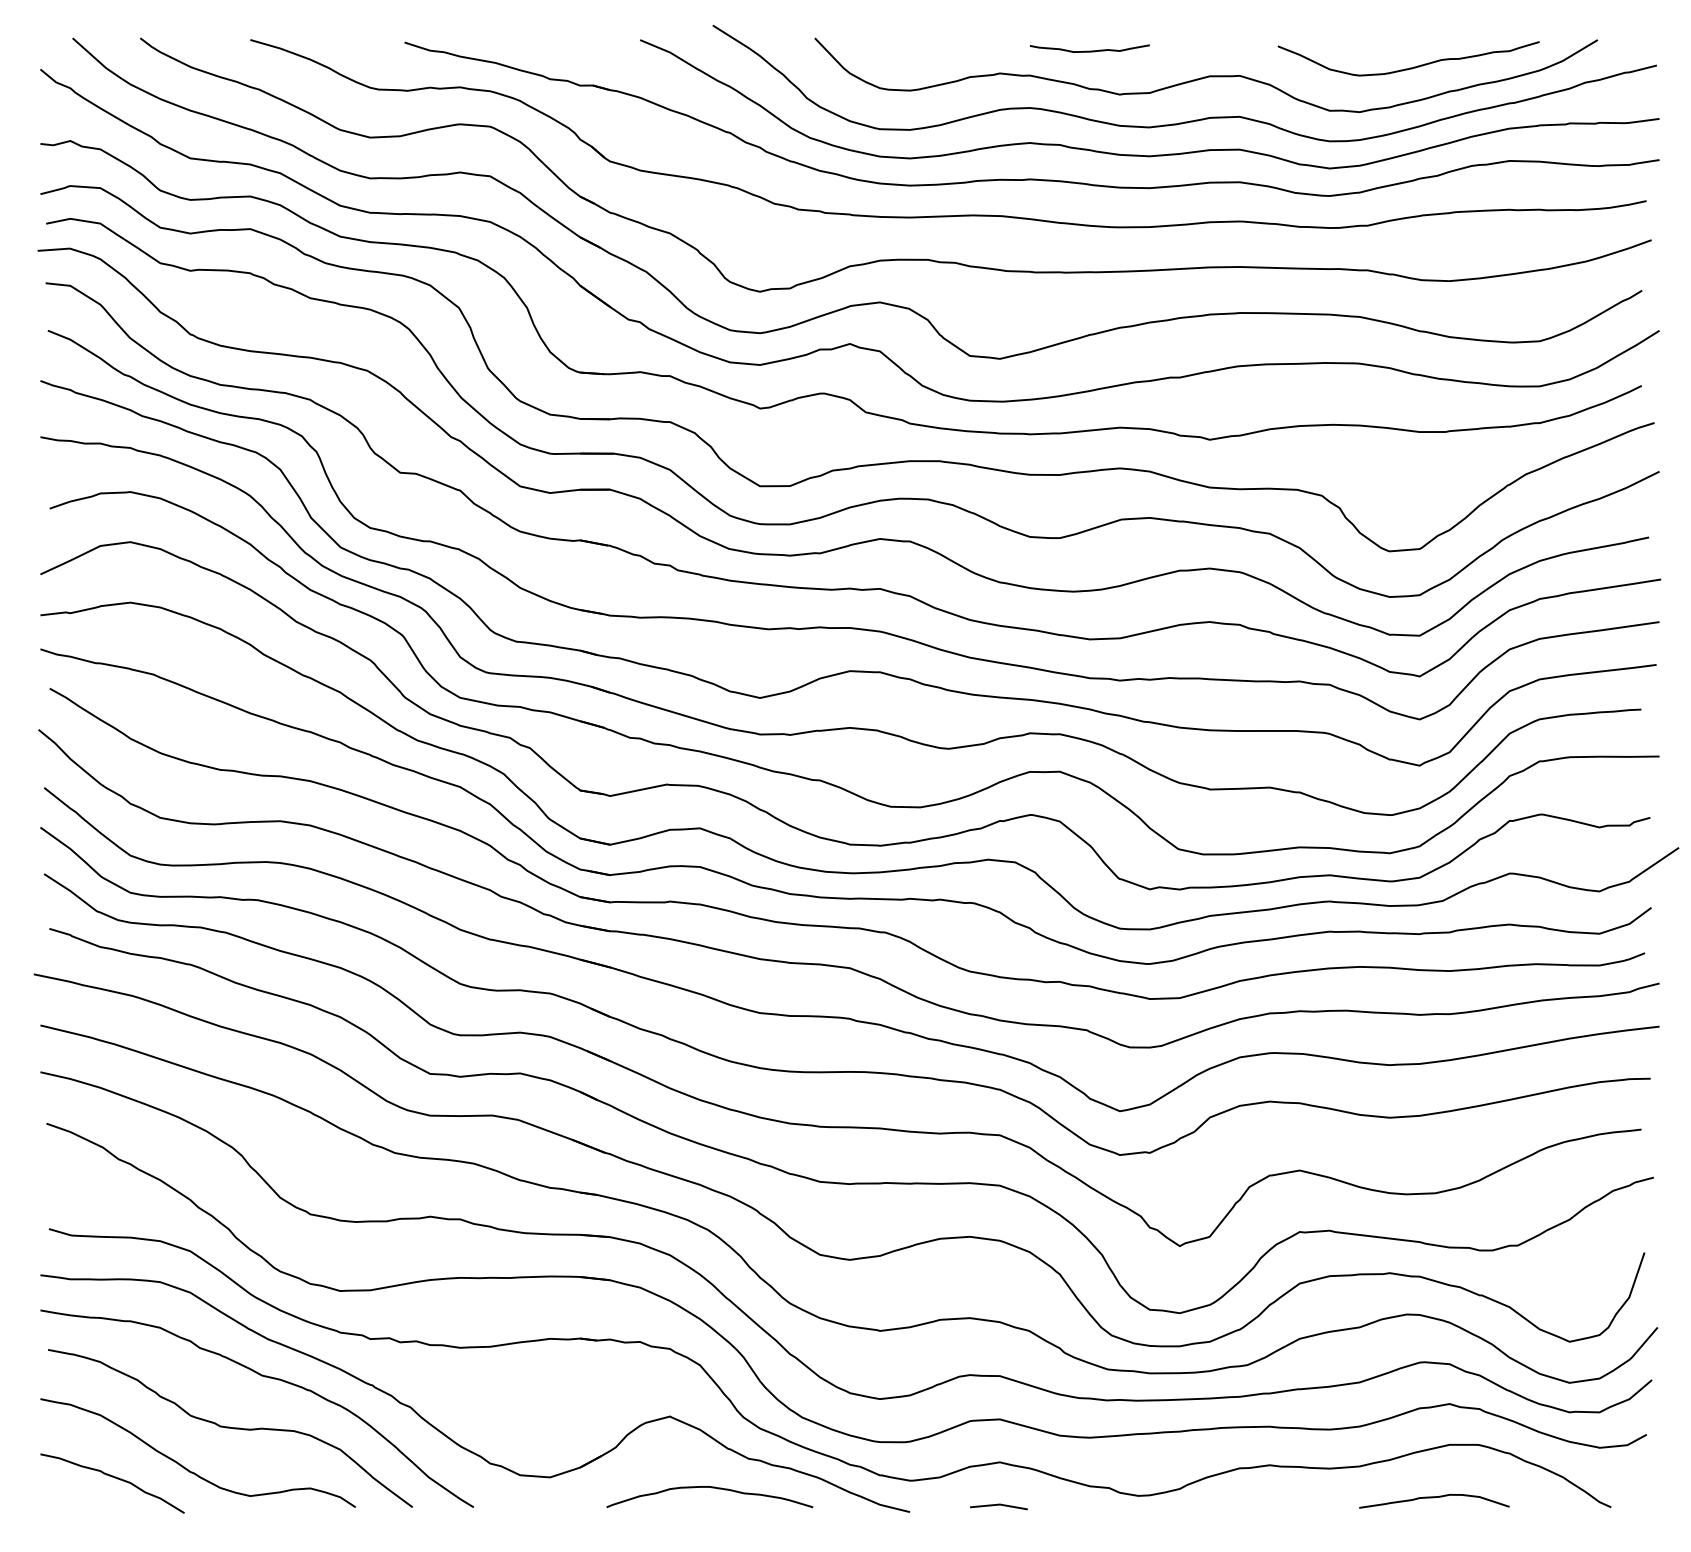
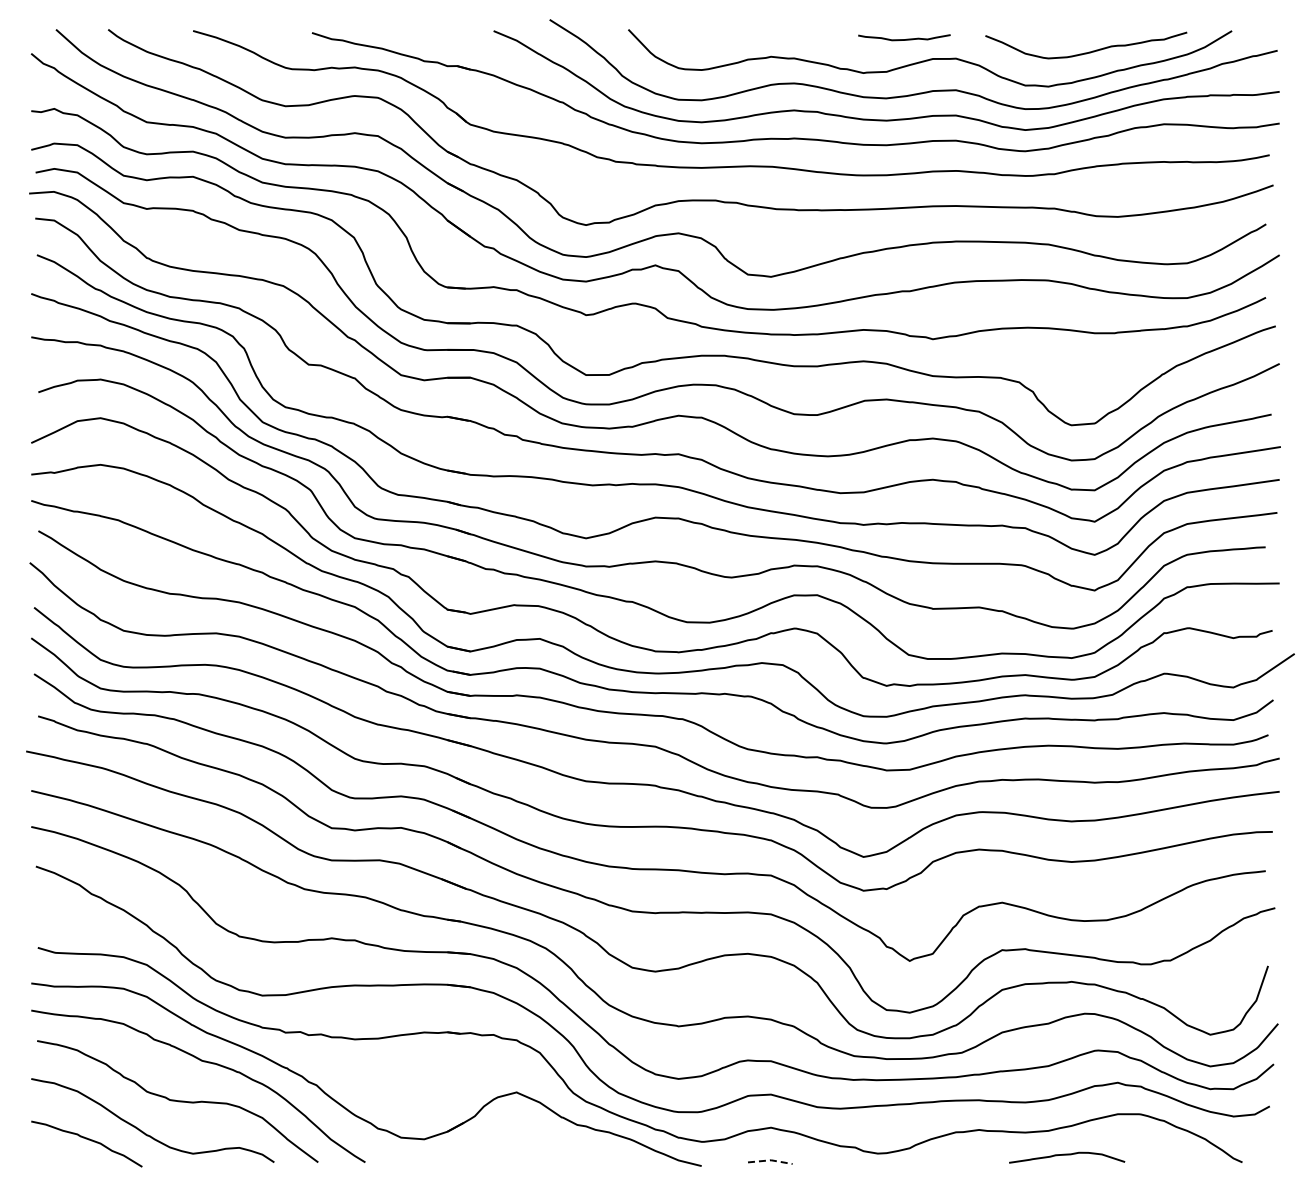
curve: (1089, 51) -> (904, 39), moved
curve: (713, 1489) -> (550, 1148), removed
curve: (1434, 1498) -> (1067, 1155), moved
line: (1000, 1504) -> (771, 1160), solid -> dashed

